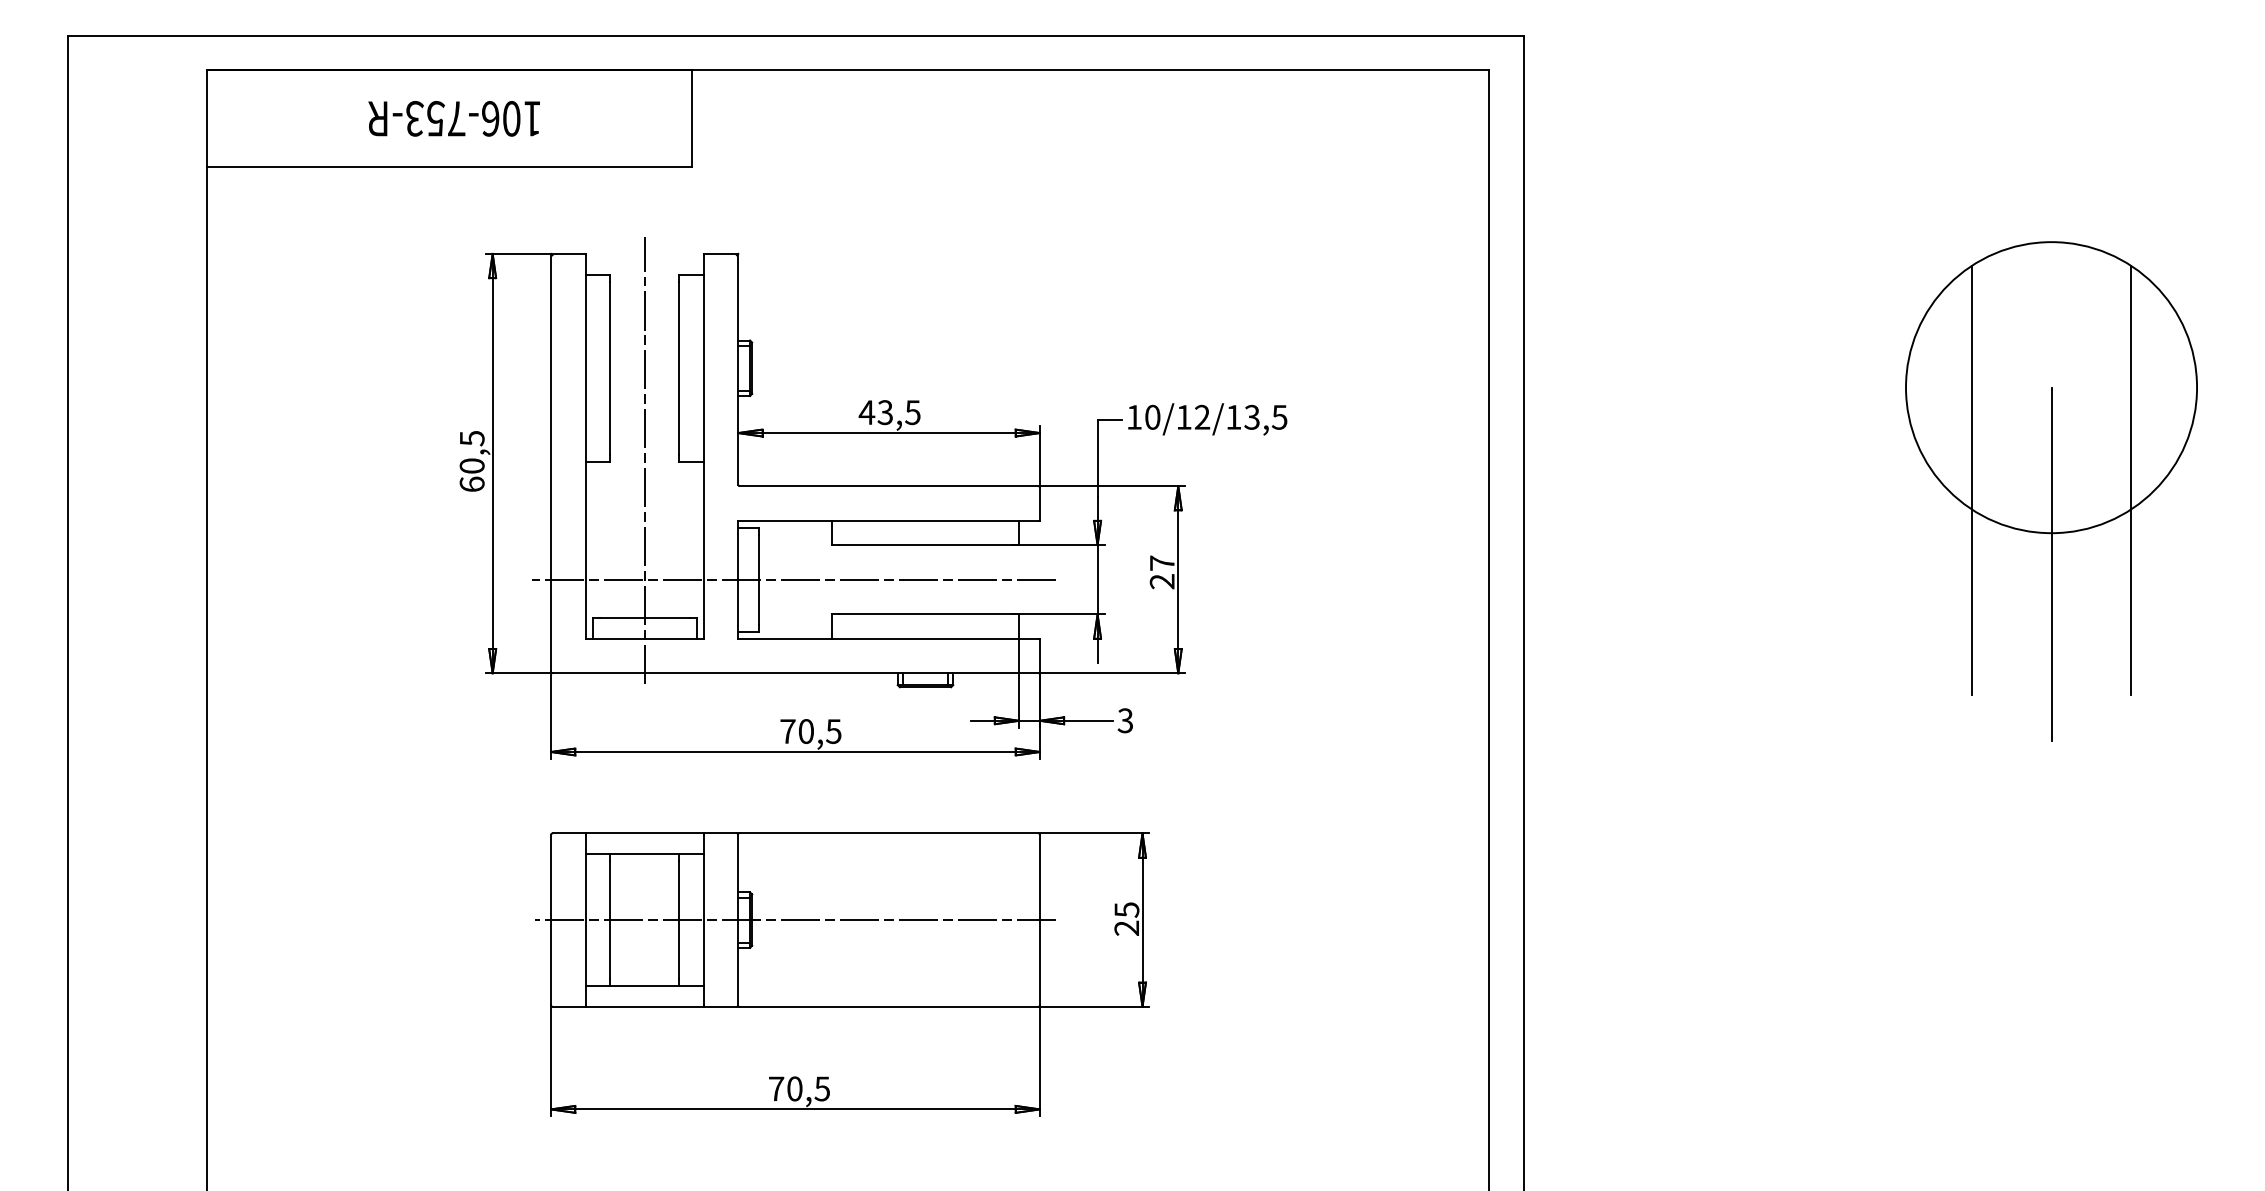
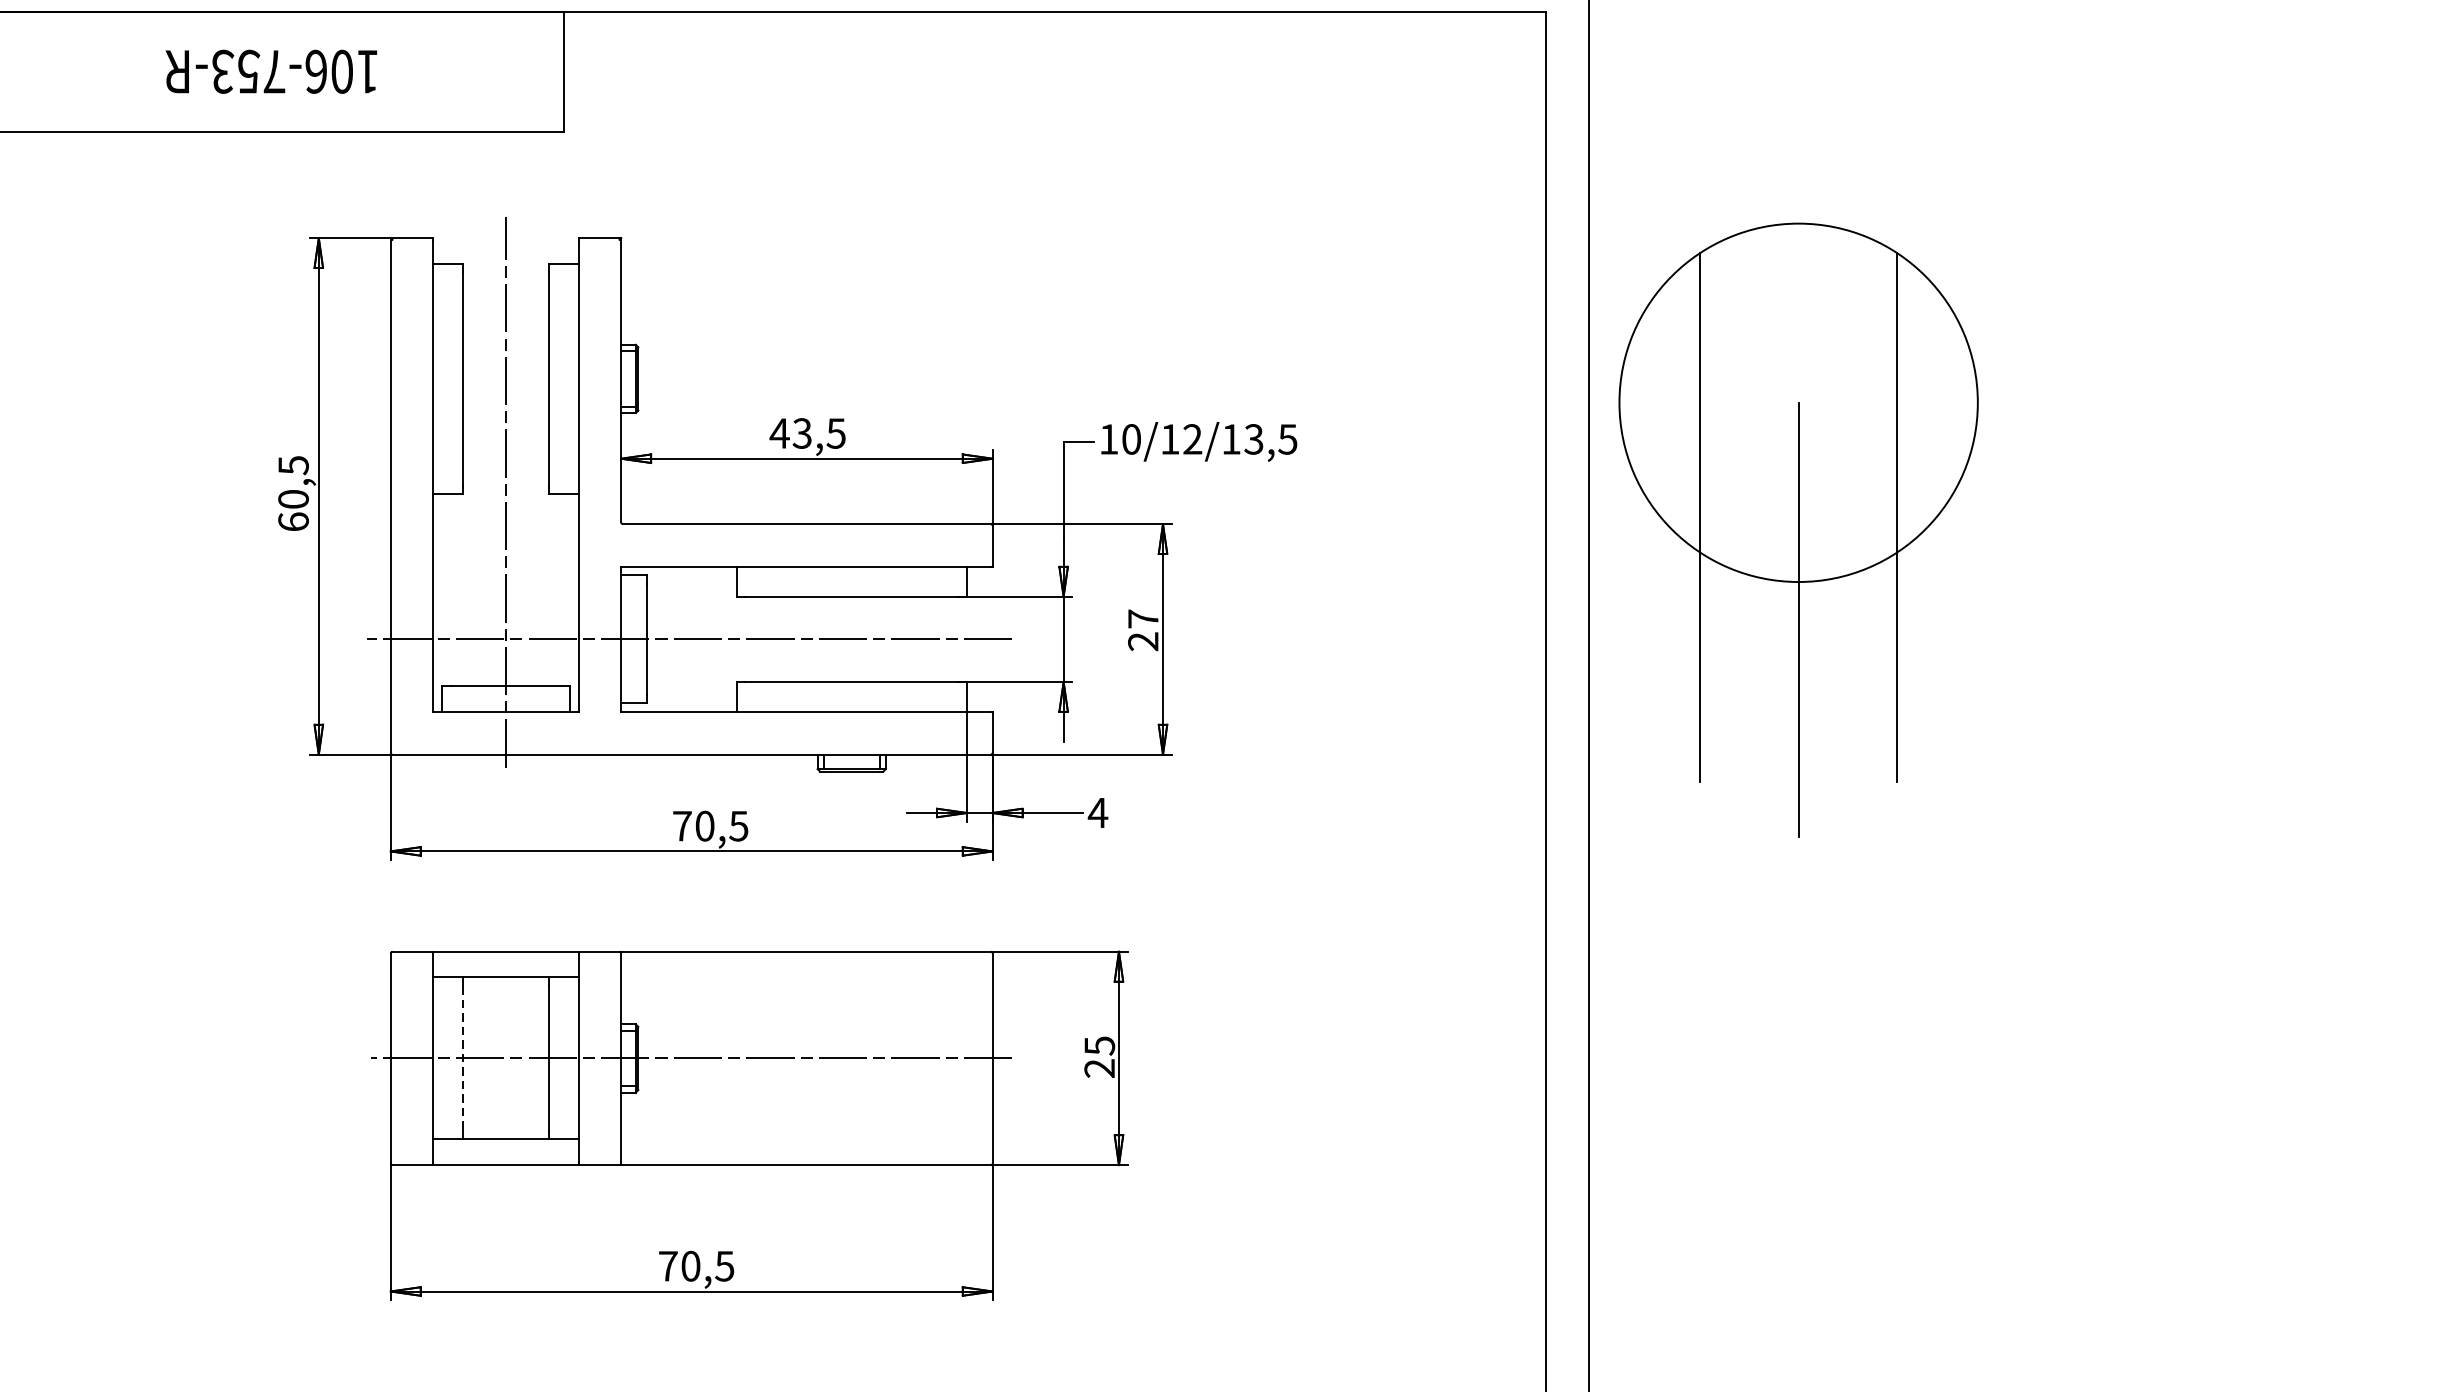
part: (2051, 491) -> (1798, 530), moved
text: (1125, 720) -> (1098, 812), 3 -> 4
line: (610, 920) -> (463, 1058), solid -> dashed

